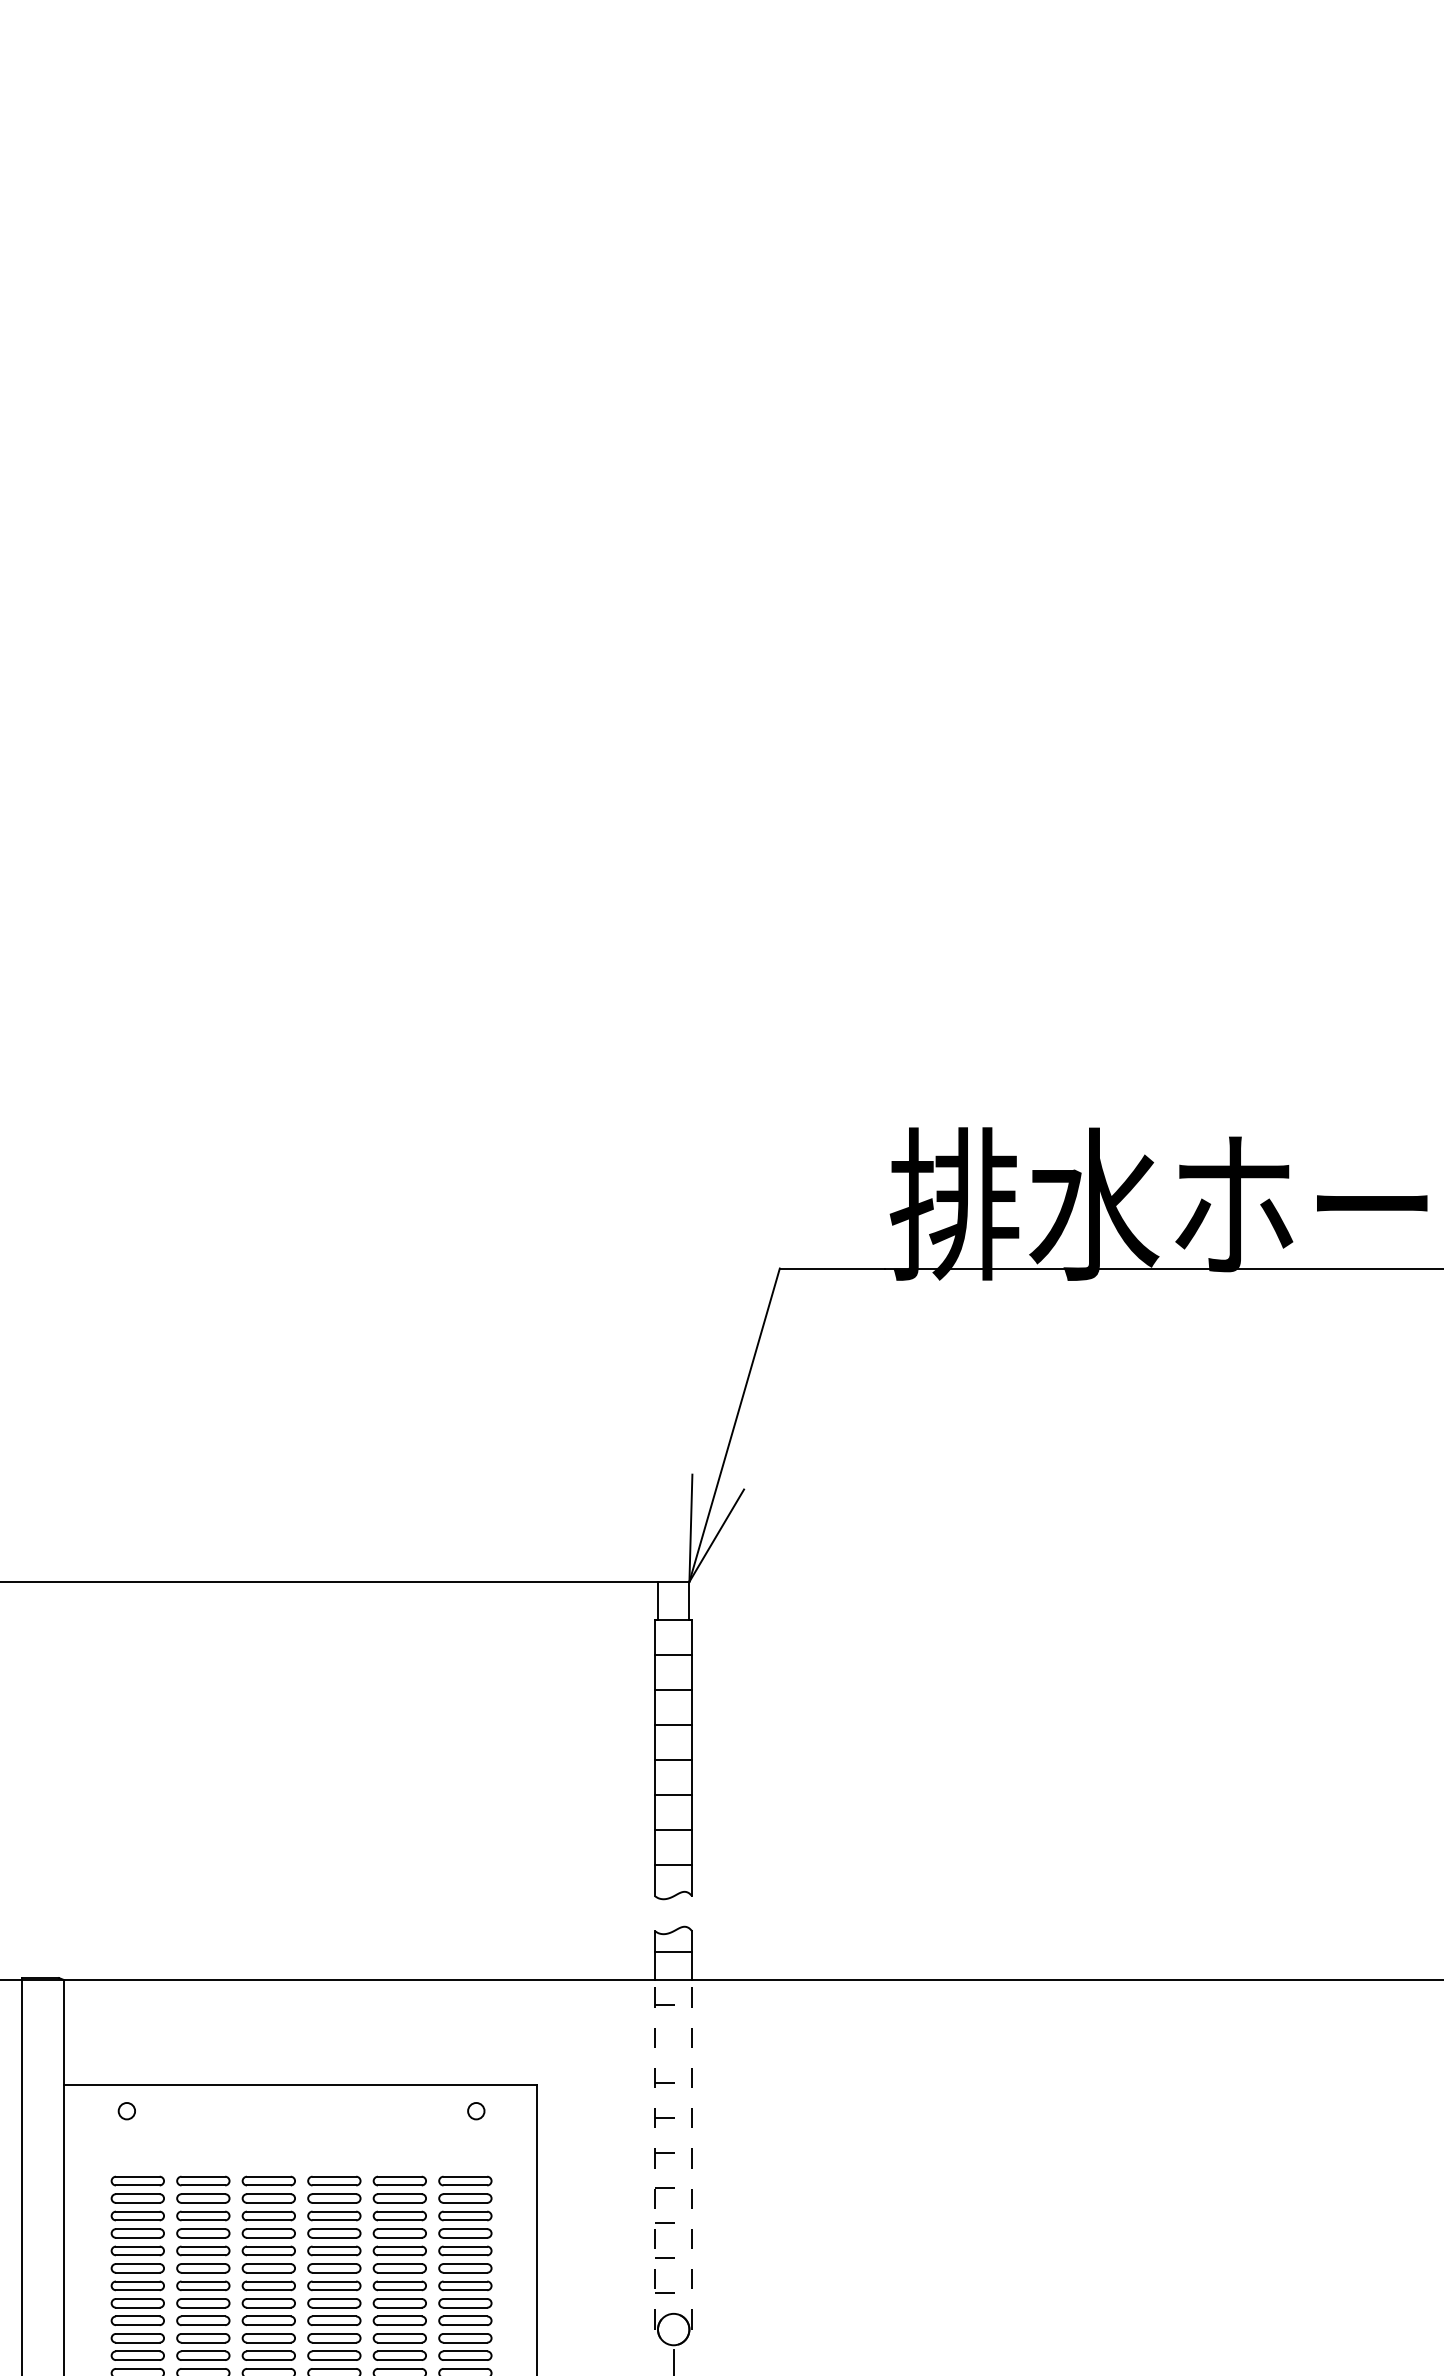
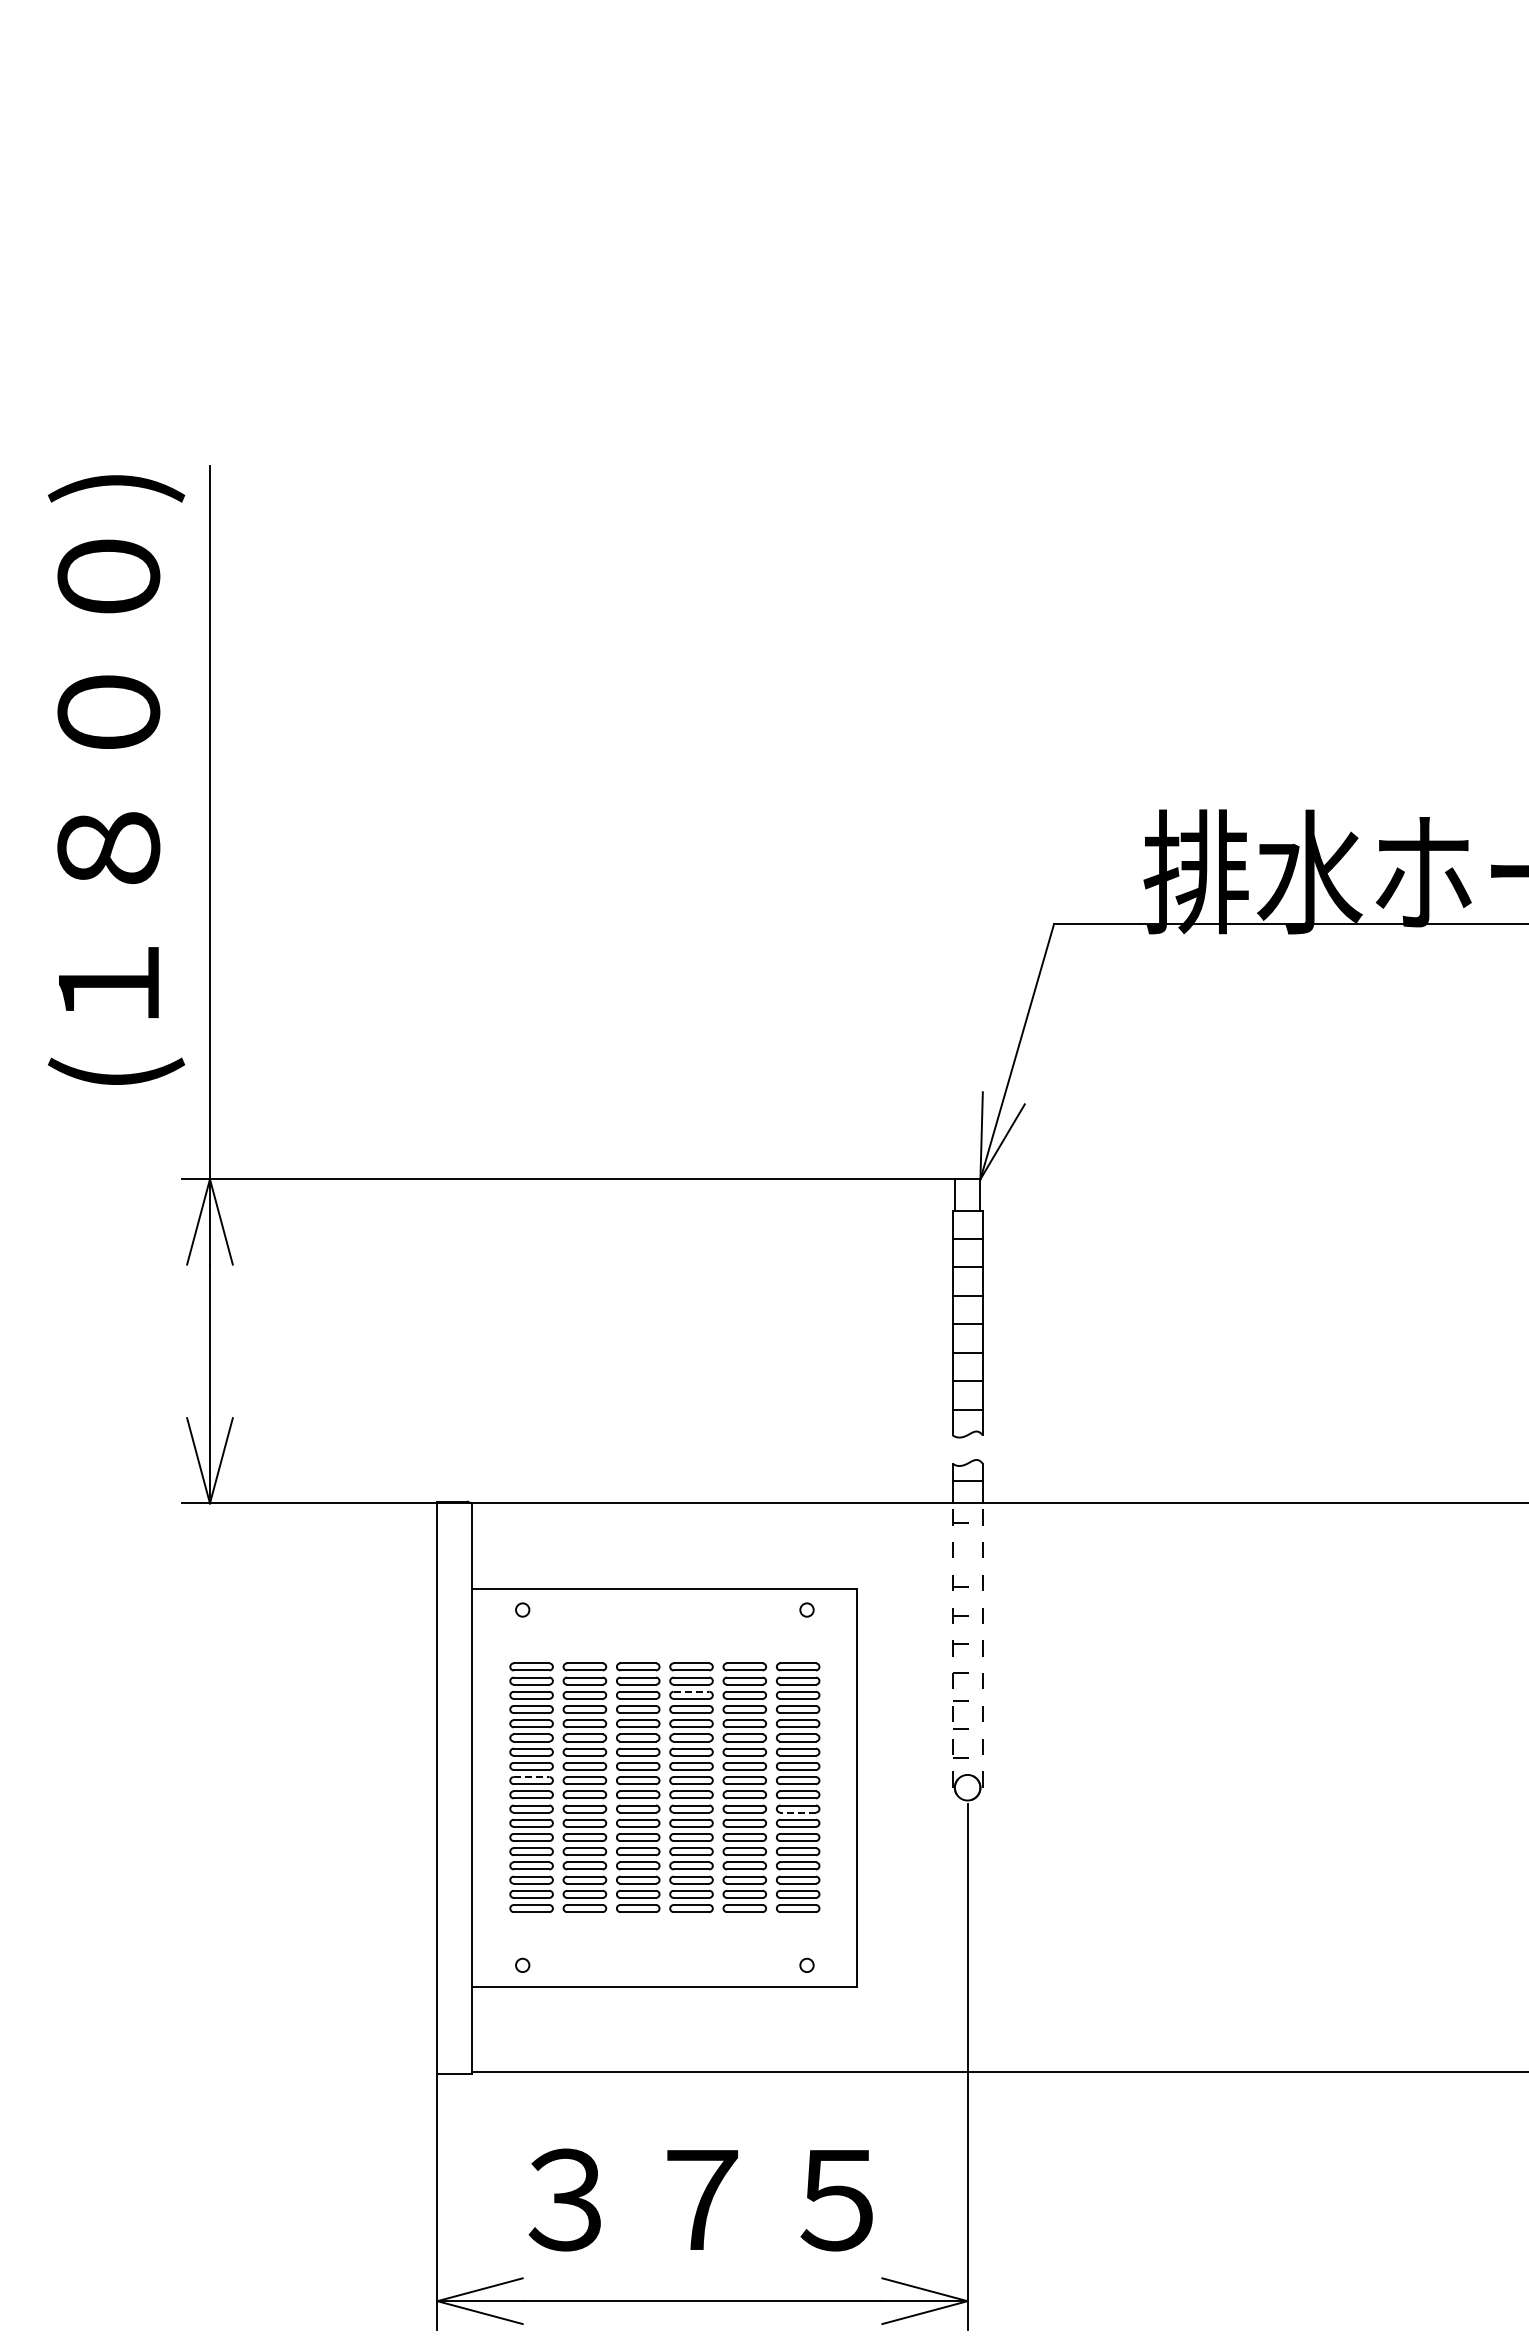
line: (334, 2211) -> (691, 1691), solid -> dashed
line: (137, 2316) -> (531, 1777), solid -> dashed
line: (465, 2359) -> (798, 1812), solid -> dashed

